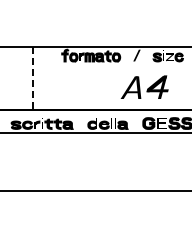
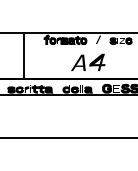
line: (32, 78) -> (23, 56), dashed -> solid
part: (144, 86) -> (88, 62), moved

